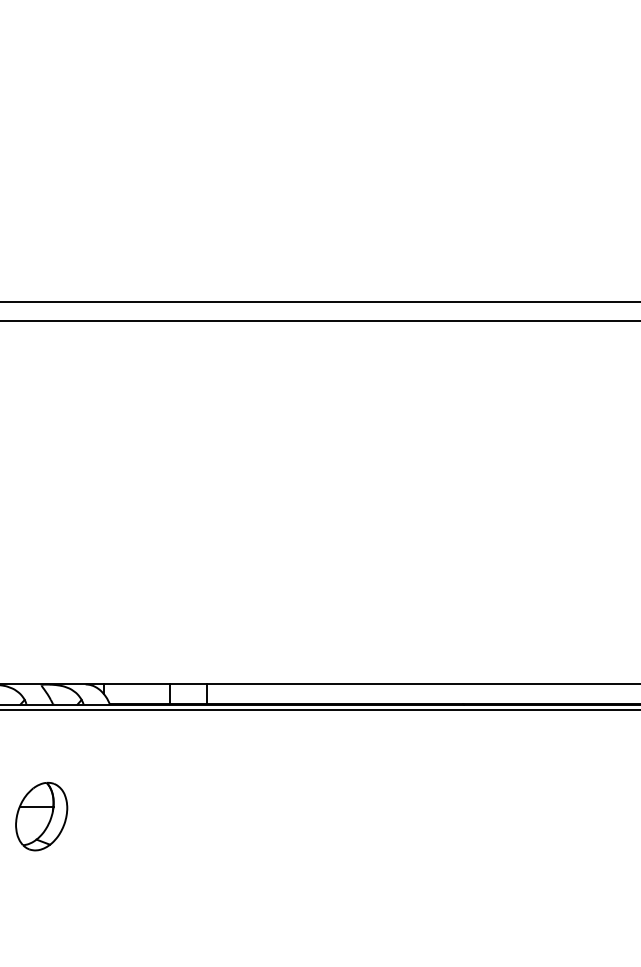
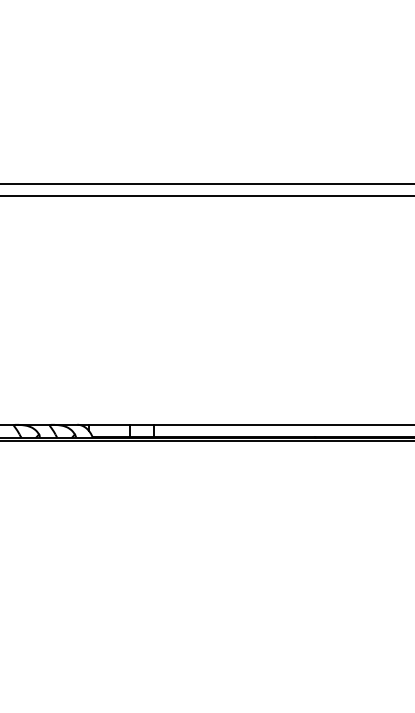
part: (41, 815) -> (49, 507), removed

